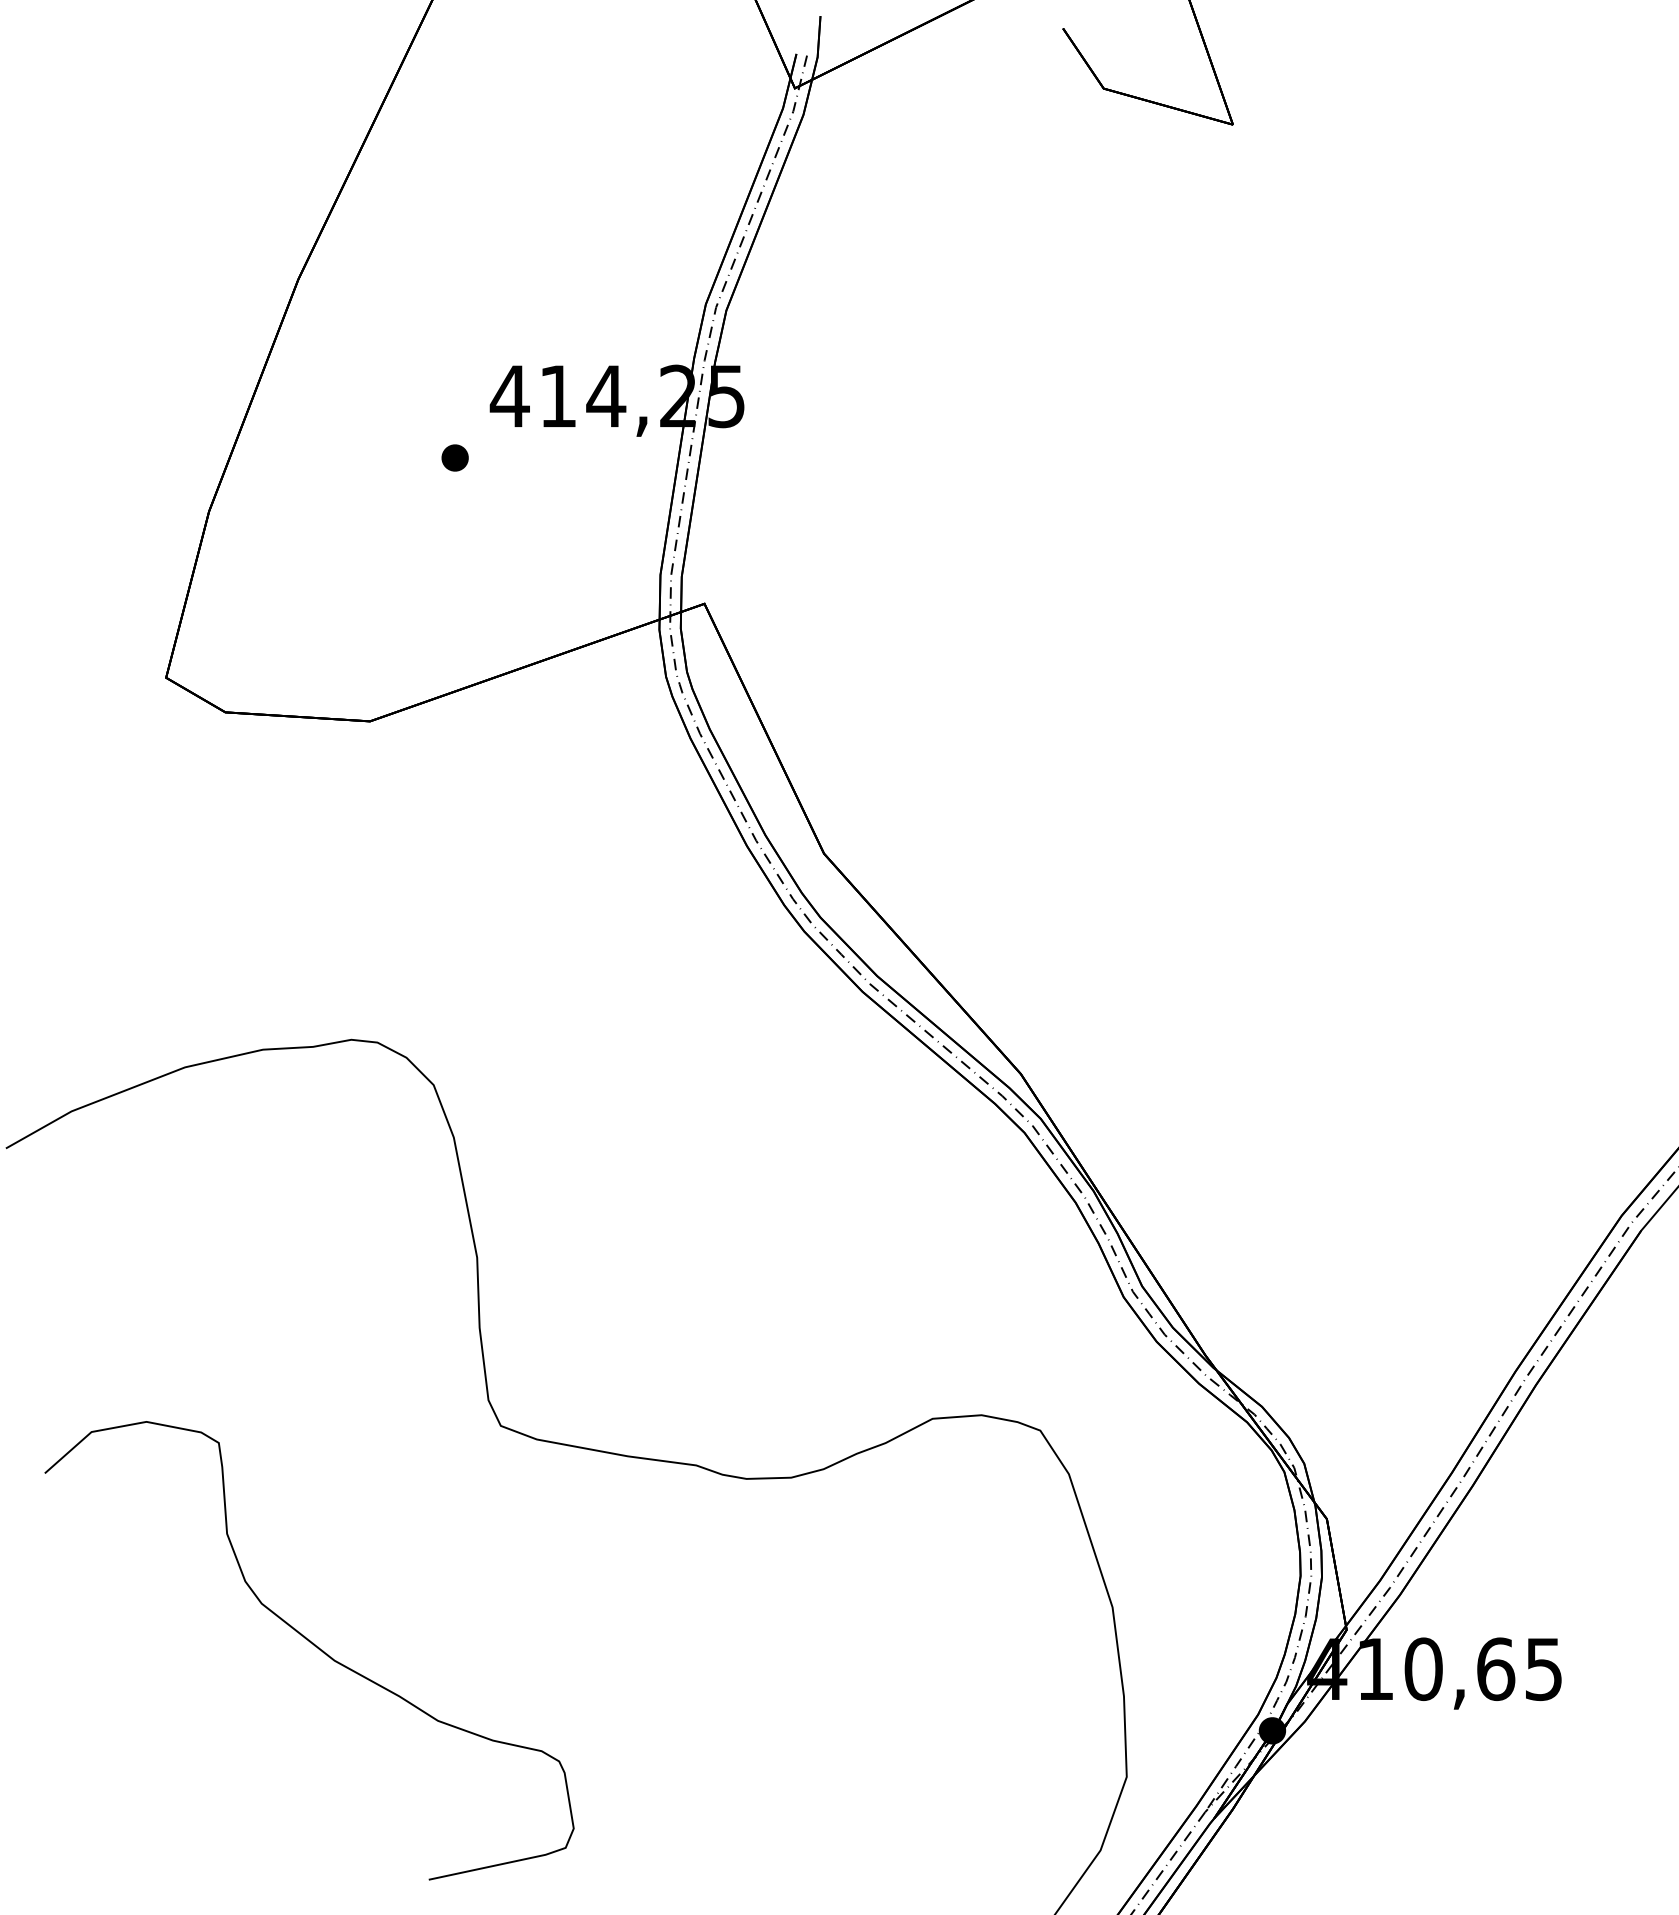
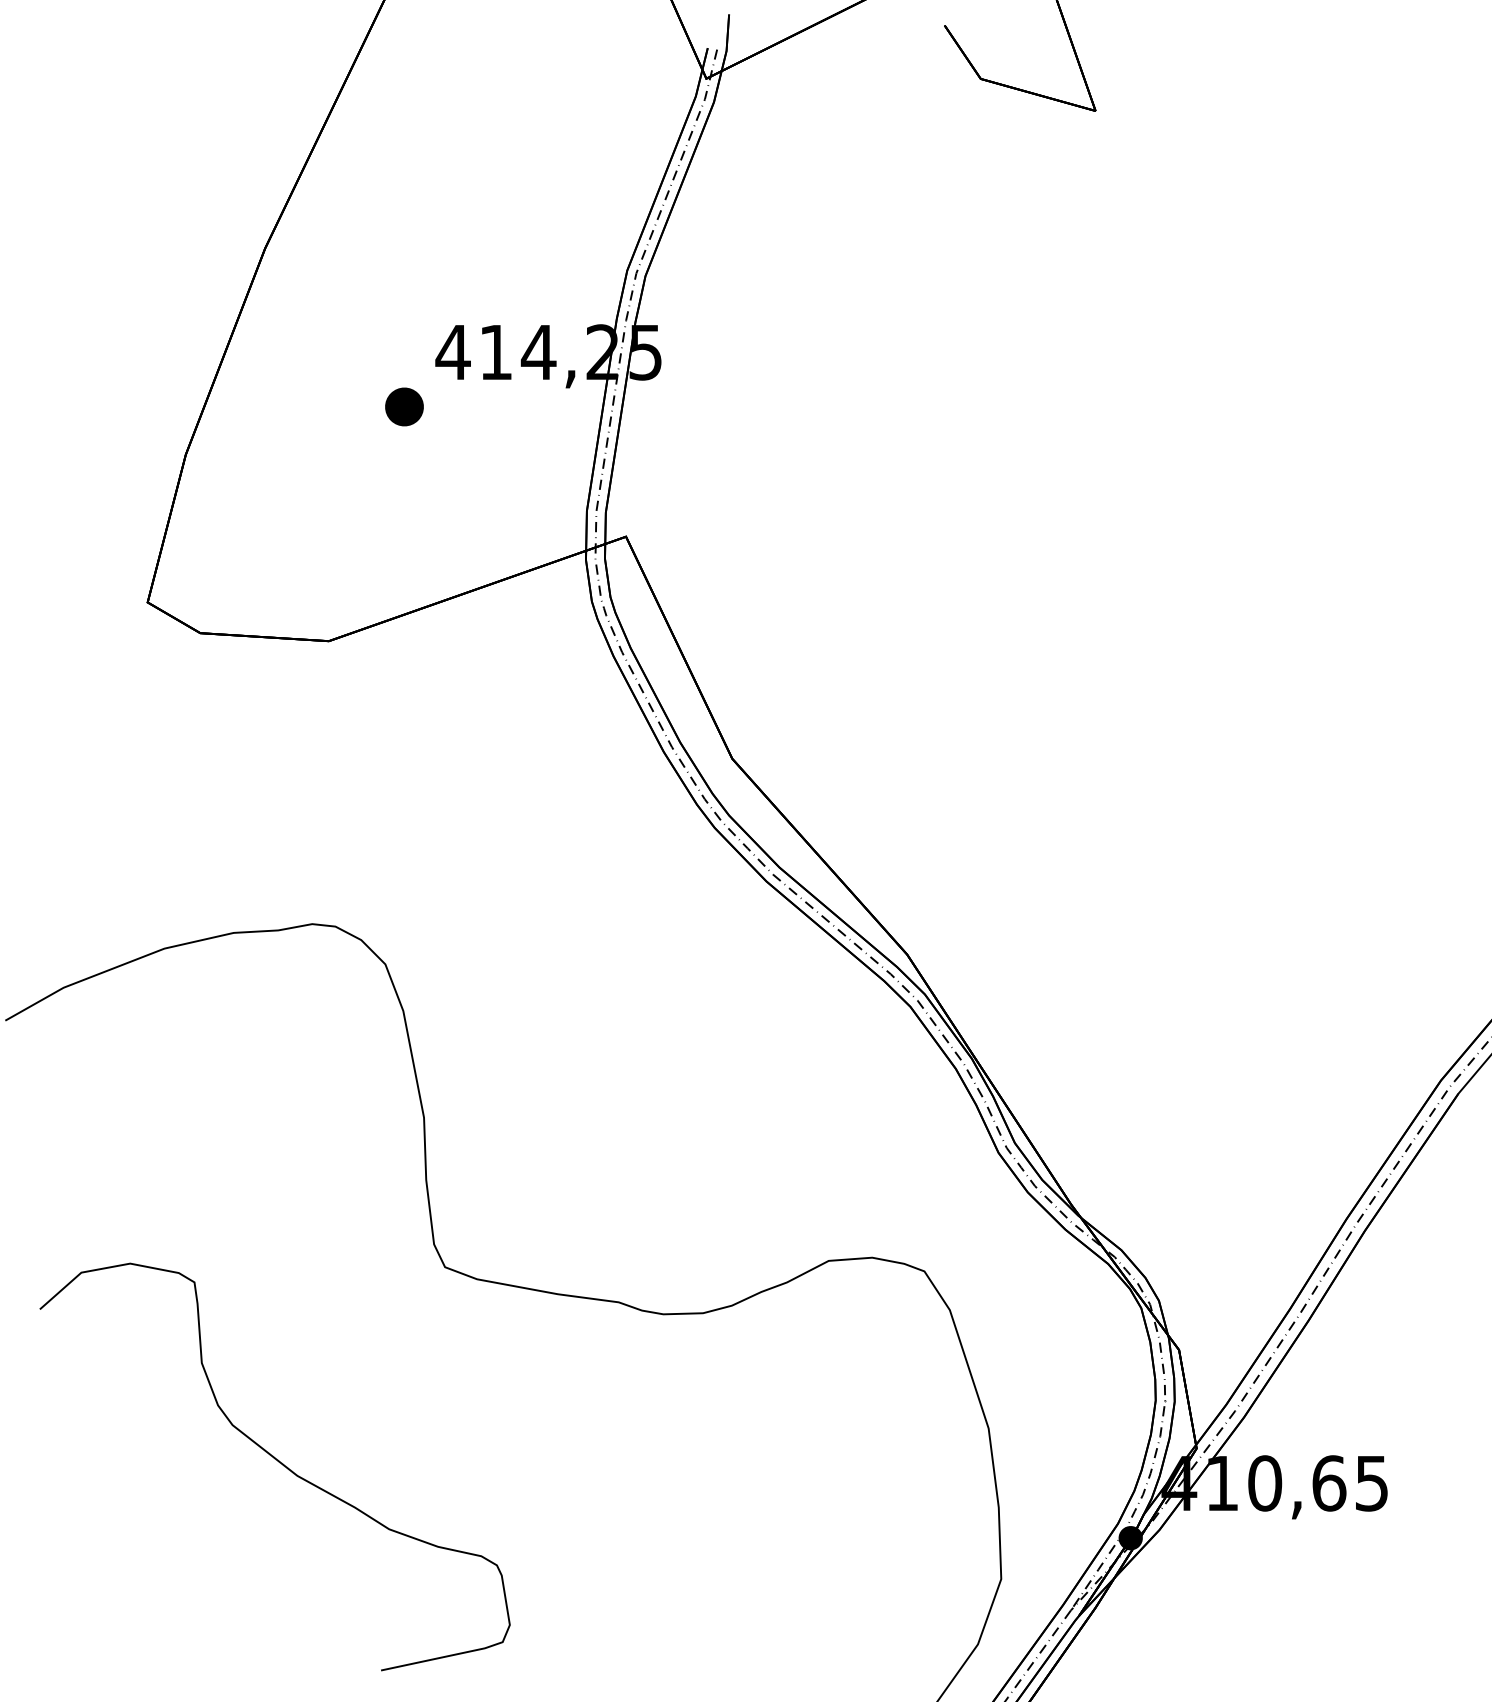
part: (455, 458) -> (404, 407), size x1.6

